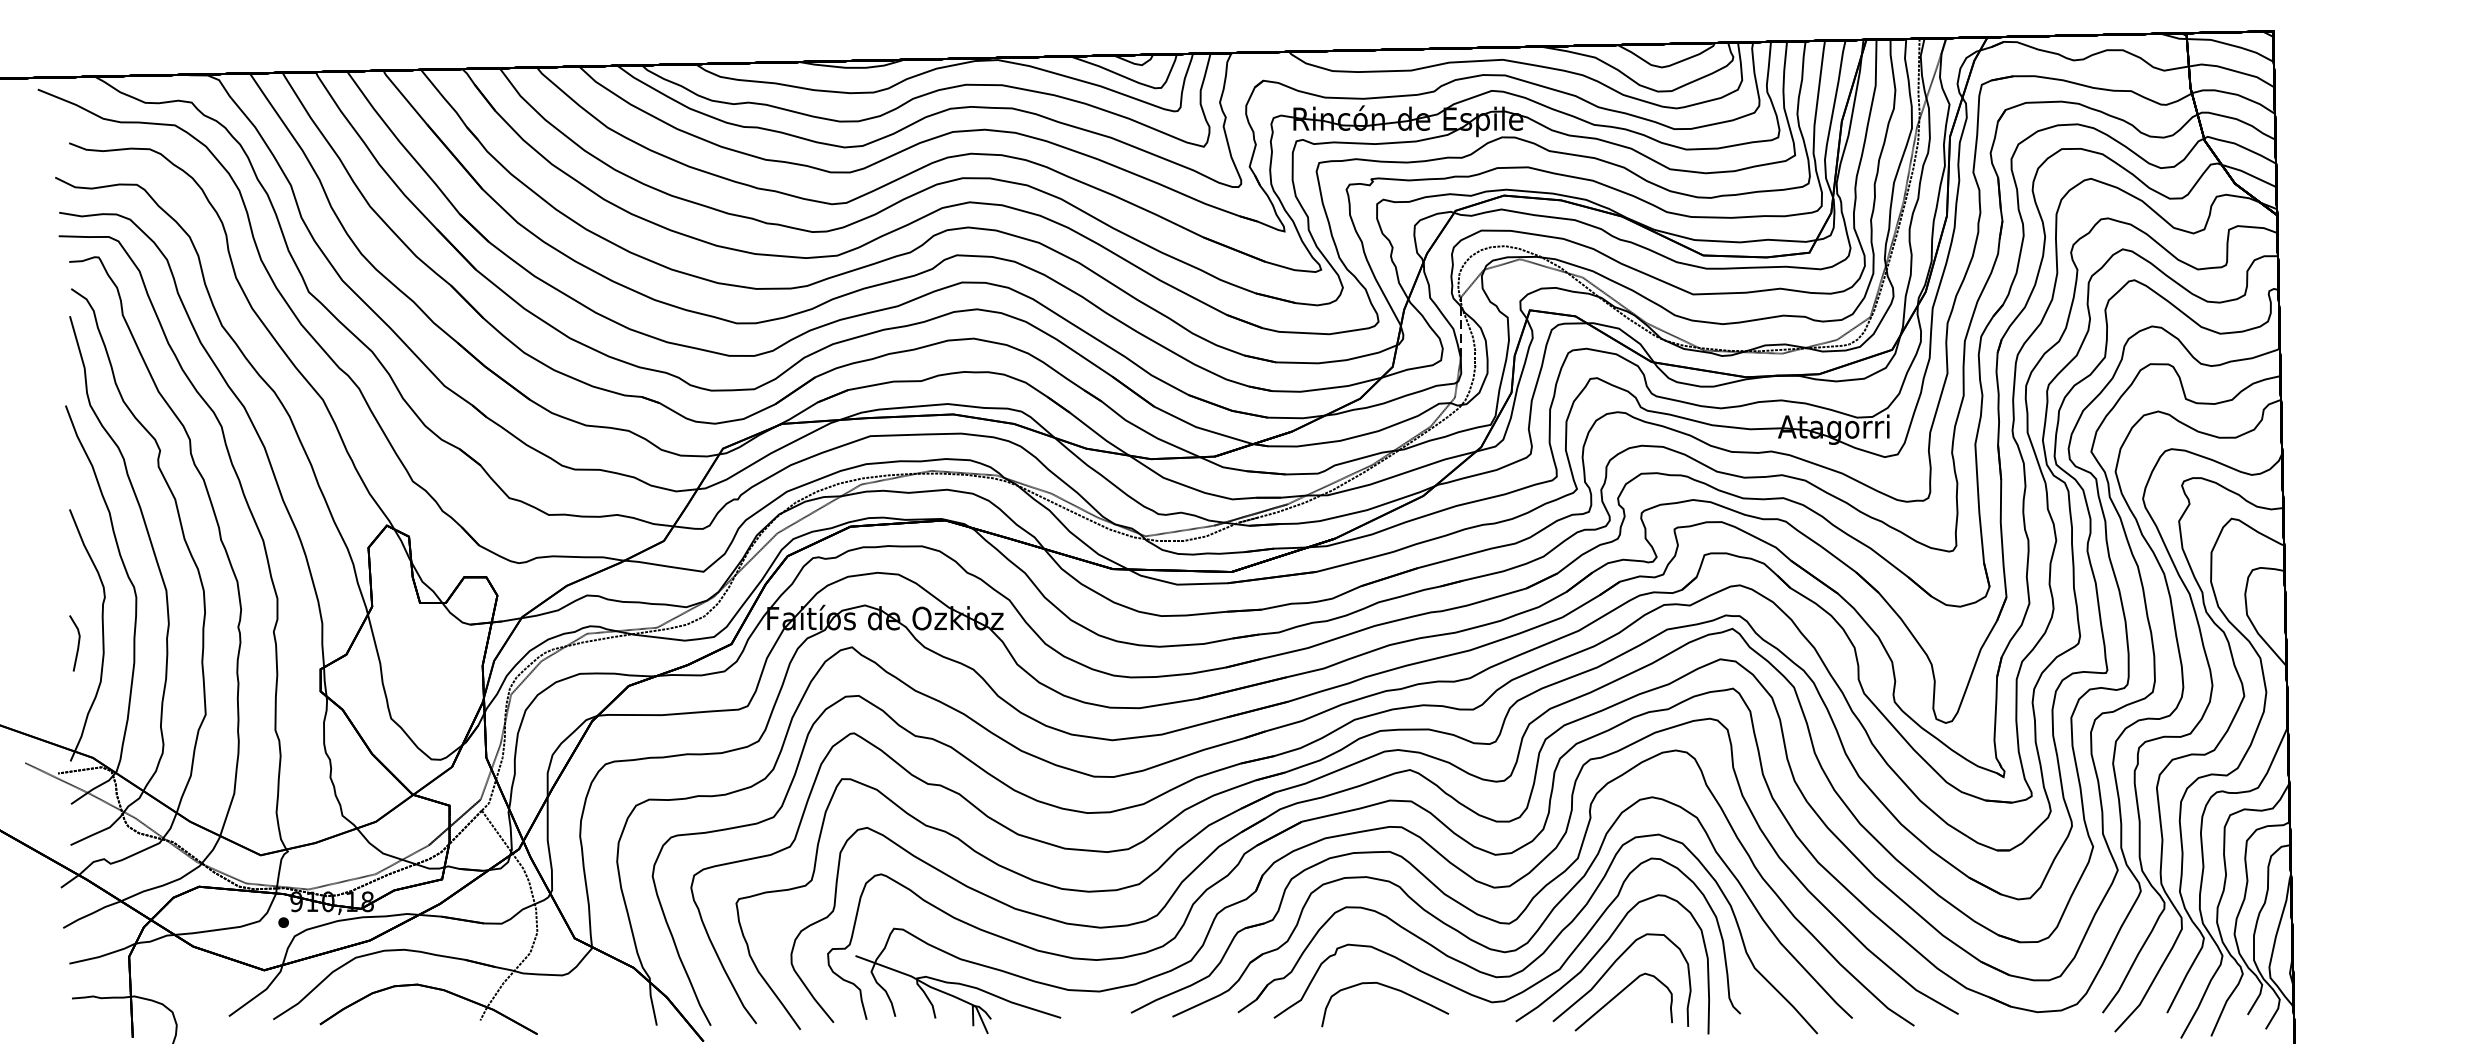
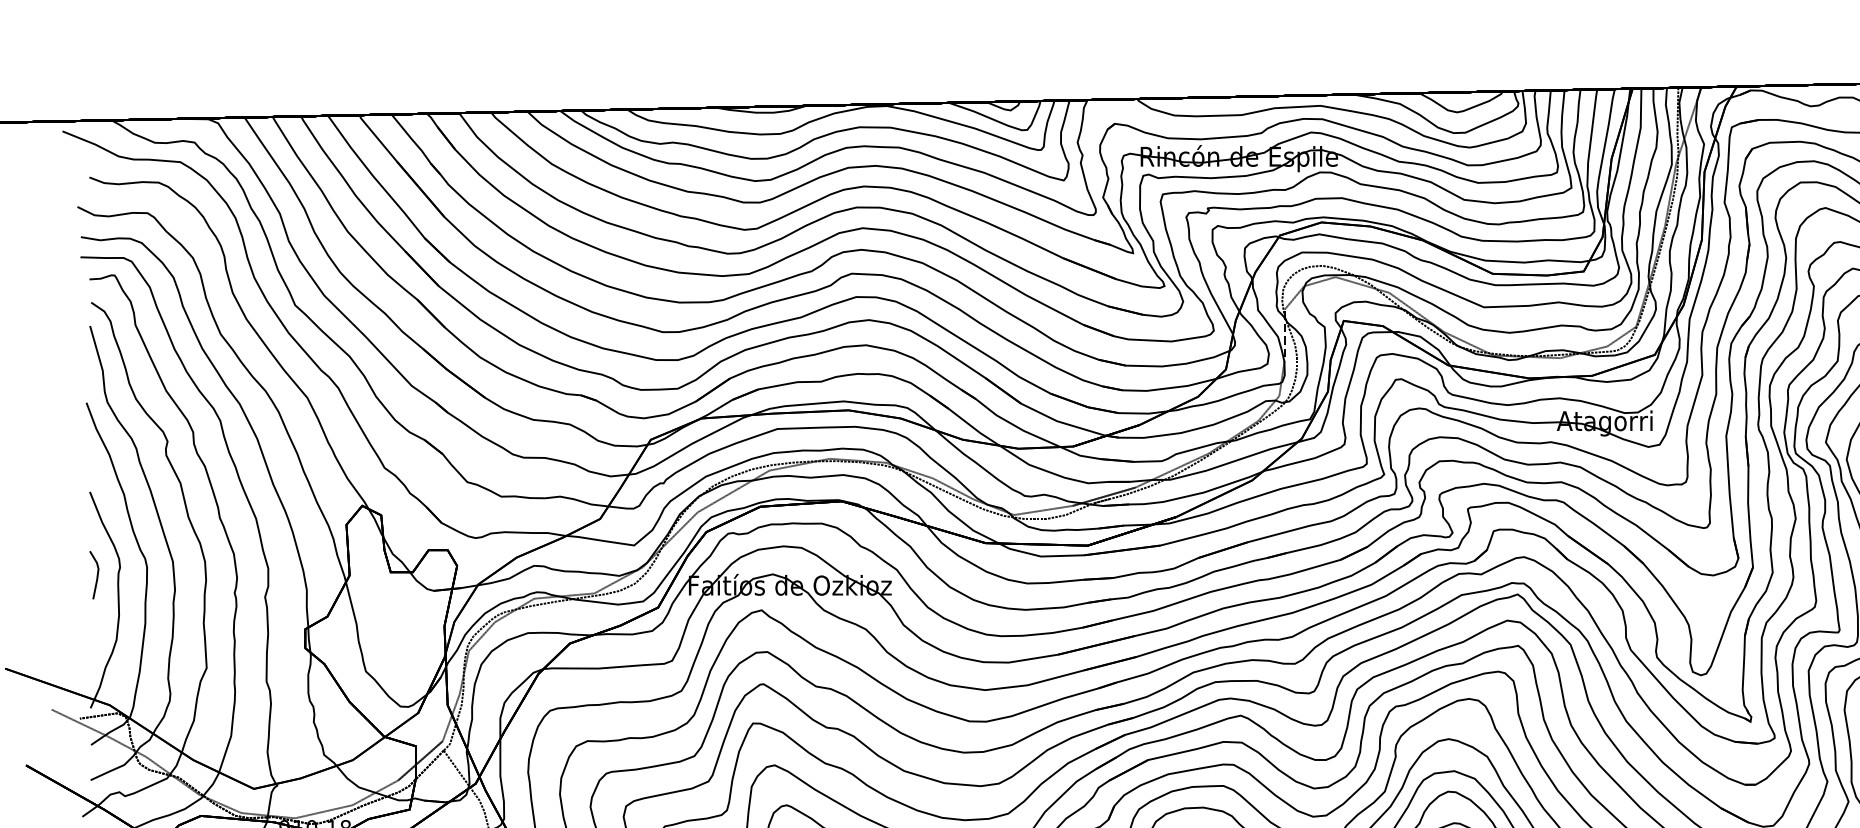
part: (74, 643) -> (94, 575), moved

